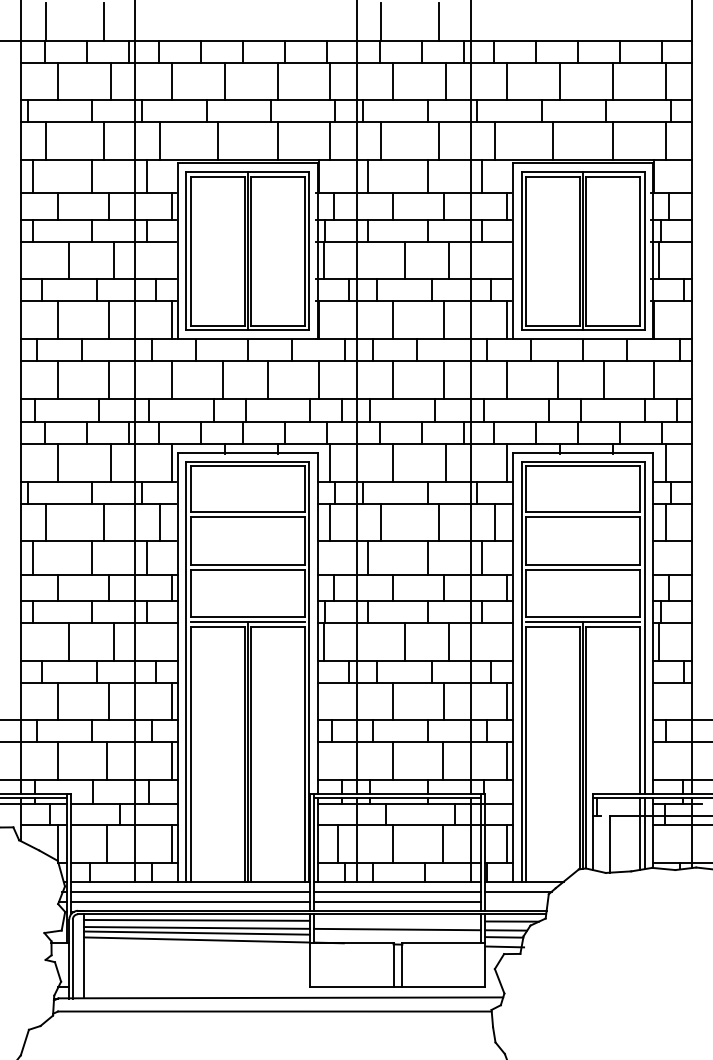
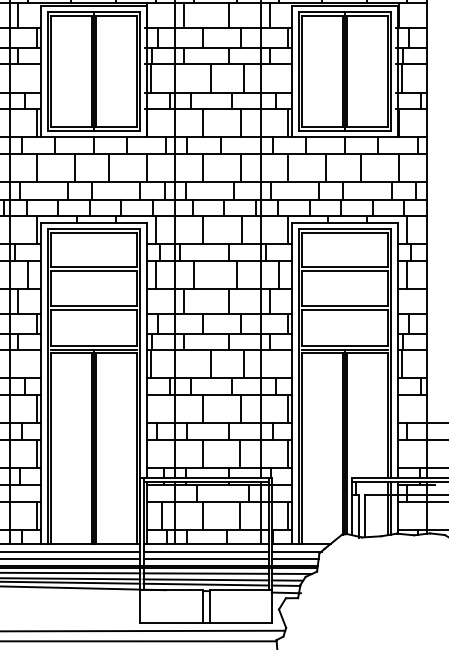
line: (601, 844) -> (358, 516), added
line: (516, 901) -> (295, 558), added
line: (397, 920) -> (206, 573), added
line: (397, 935) -> (206, 584), added

